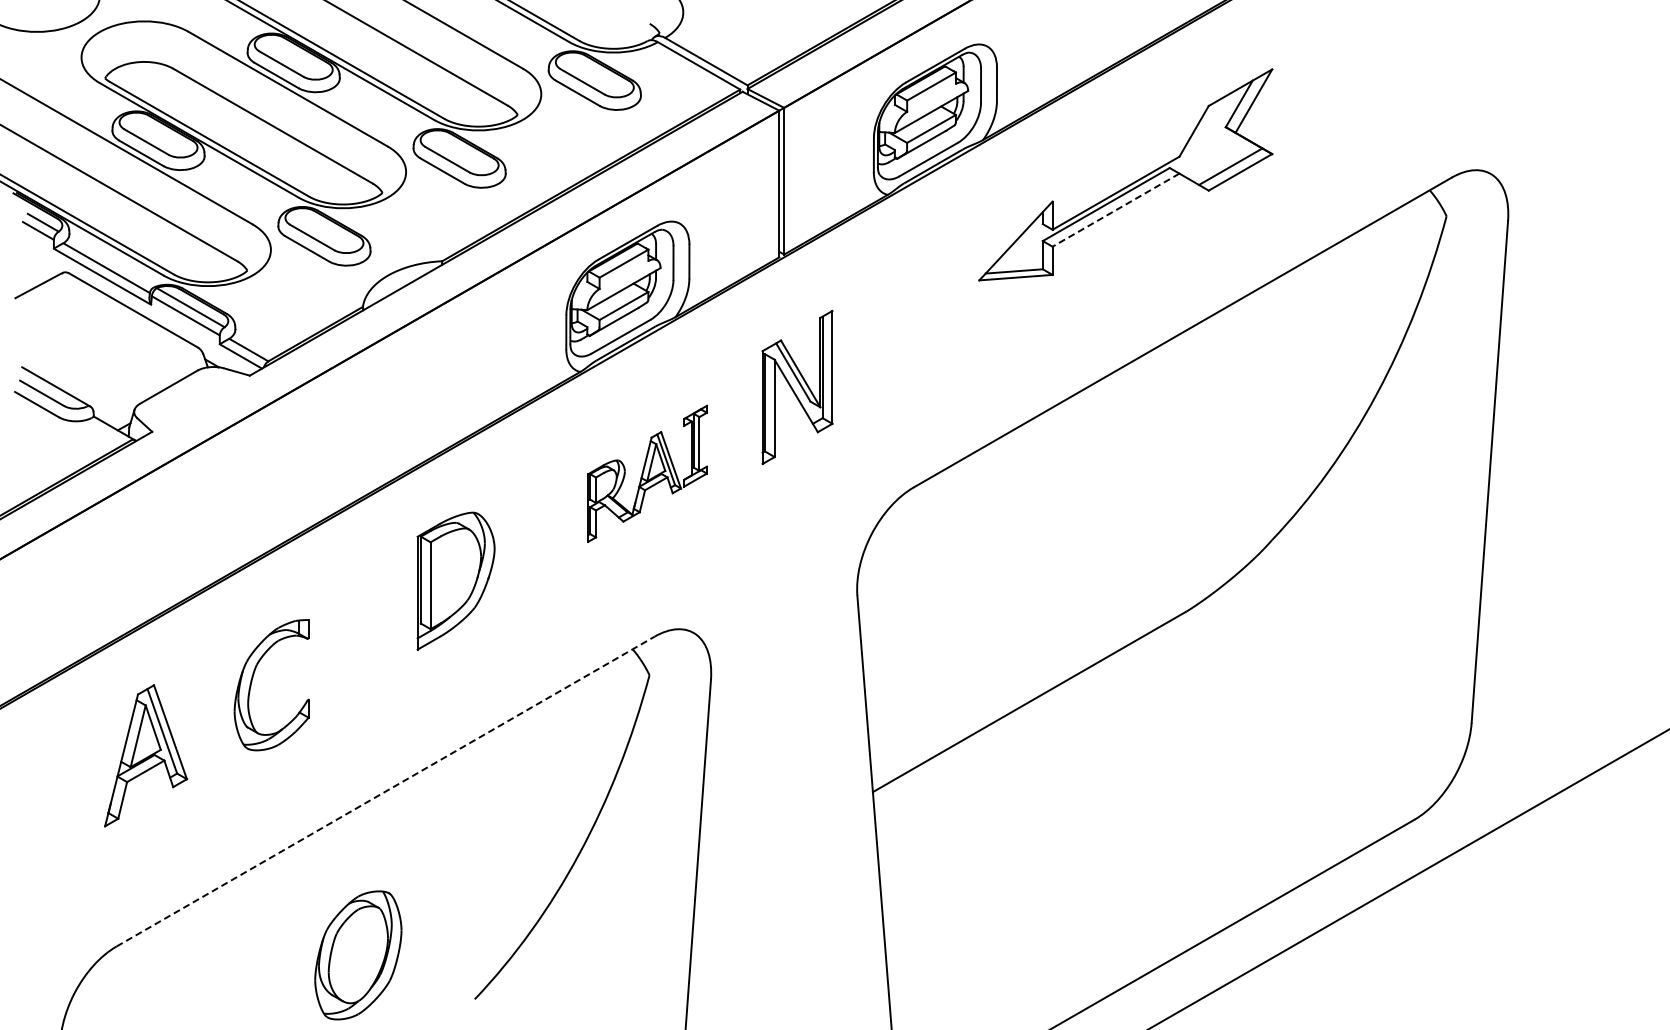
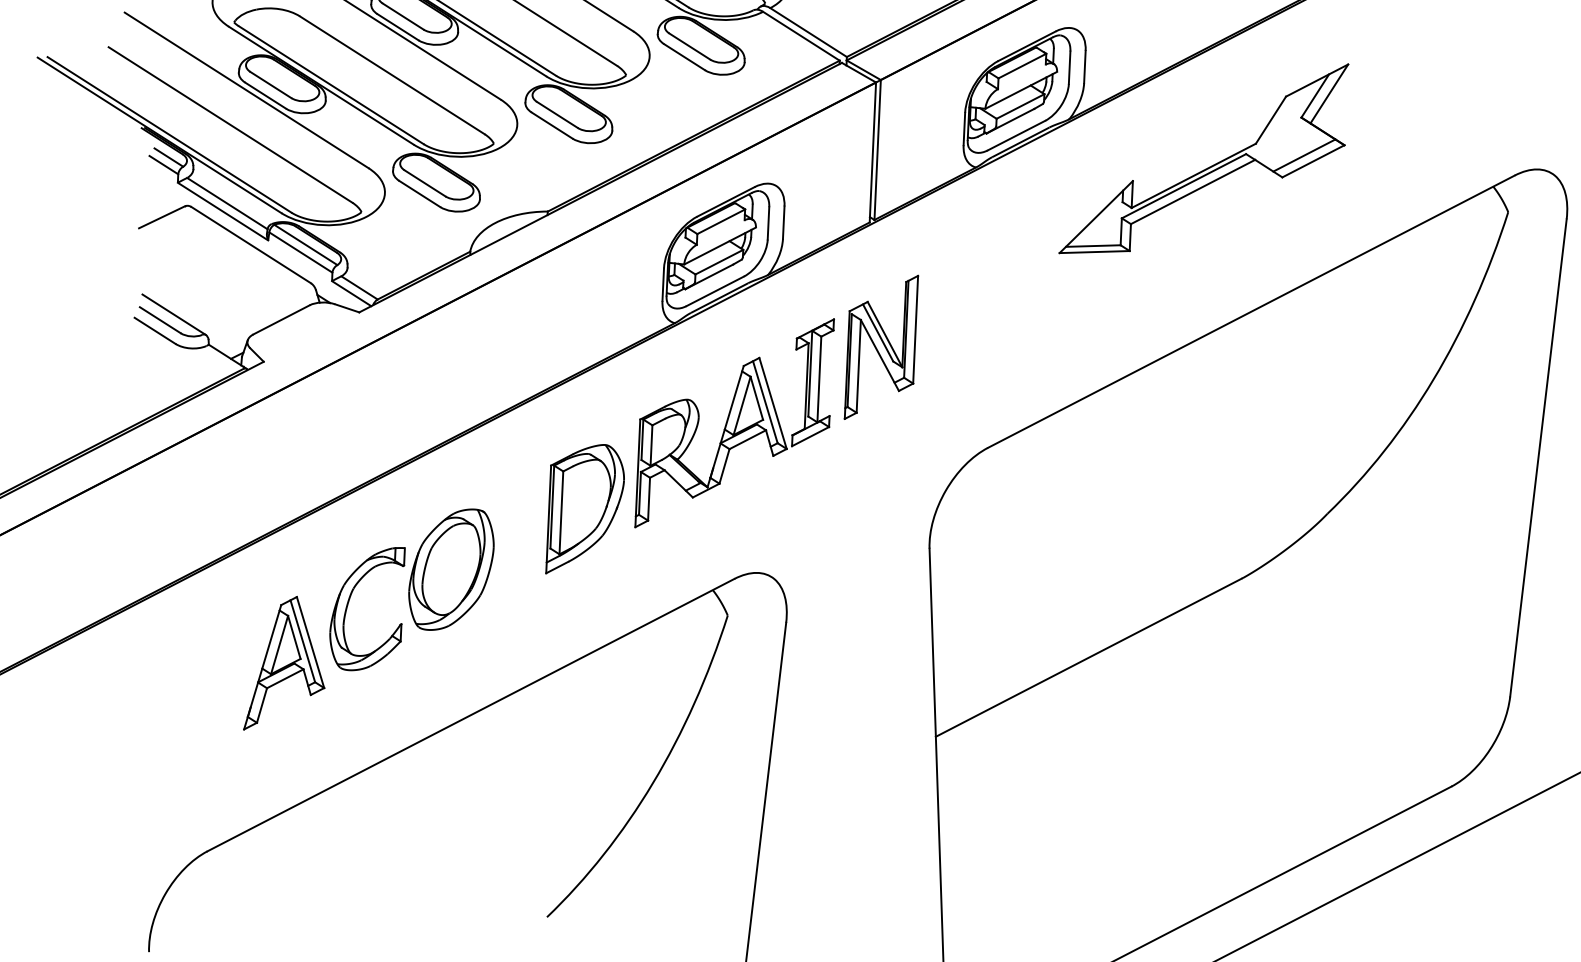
line: (1115, 210) -> (1192, 192), dashed -> solid
part: (647, 473) -> (734, 422), size x1.67
part: (455, 580) -> (585, 508), moved
part: (146, 755) -> (286, 663), moved
line: (386, 791) -> (471, 715), dashed -> solid
part: (358, 955) -> (451, 569), moved

